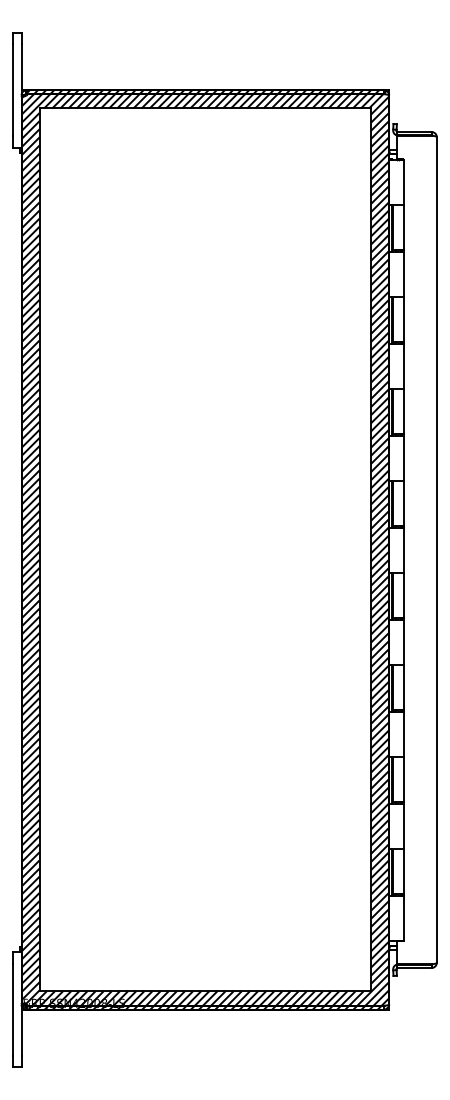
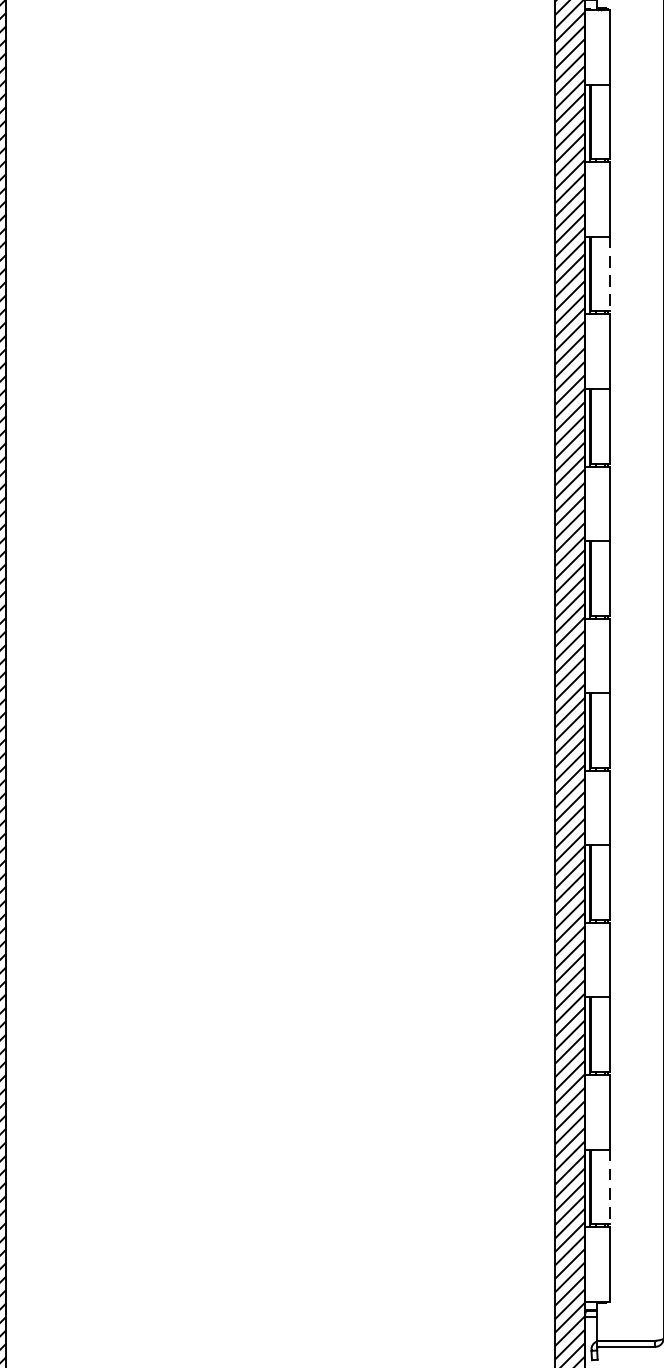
line: (404, 319) -> (610, 273), solid -> dashed
line: (404, 871) -> (610, 1187), solid -> dashed

